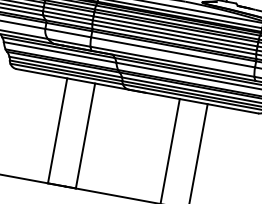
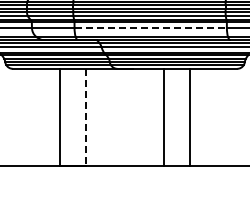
line: (173, 53) -> (151, 28), solid -> dashed
line: (85, 135) -> (85, 117), solid -> dashed

